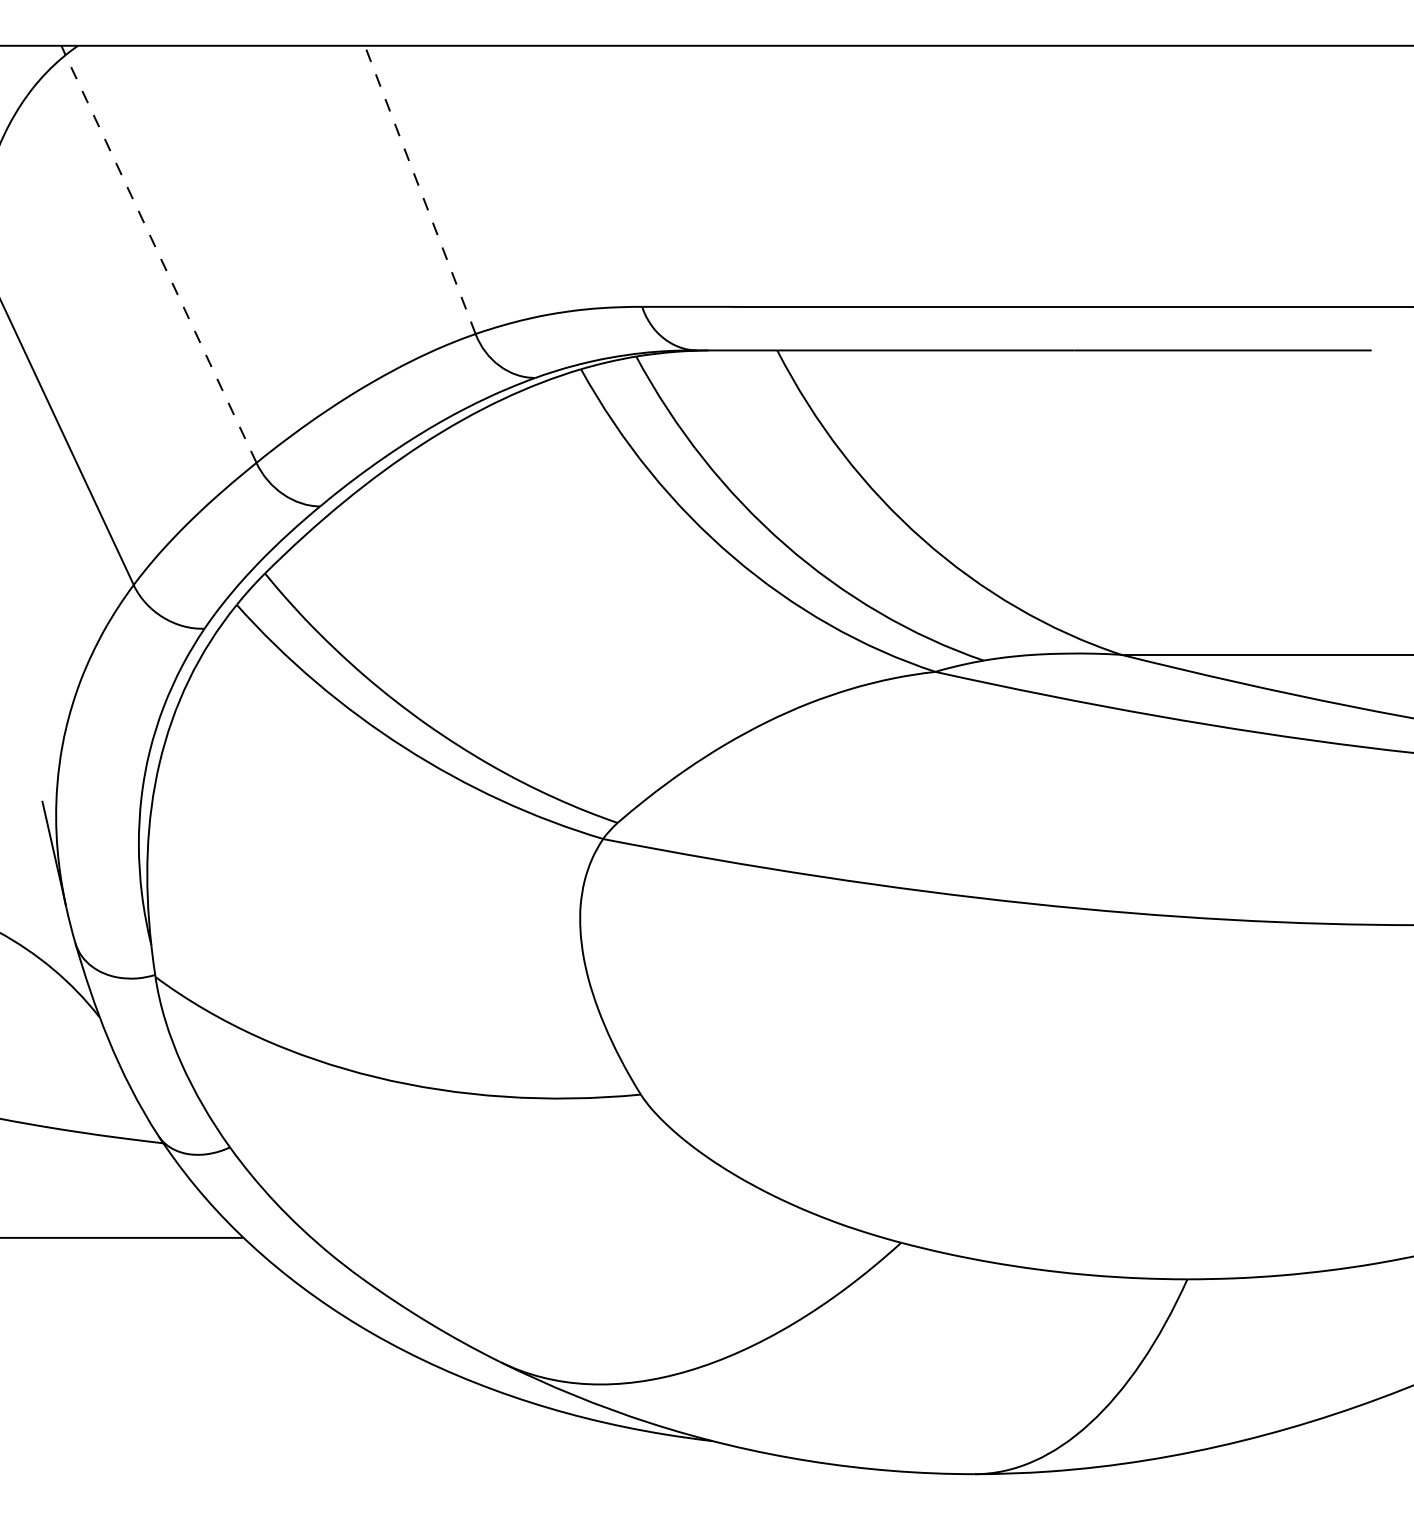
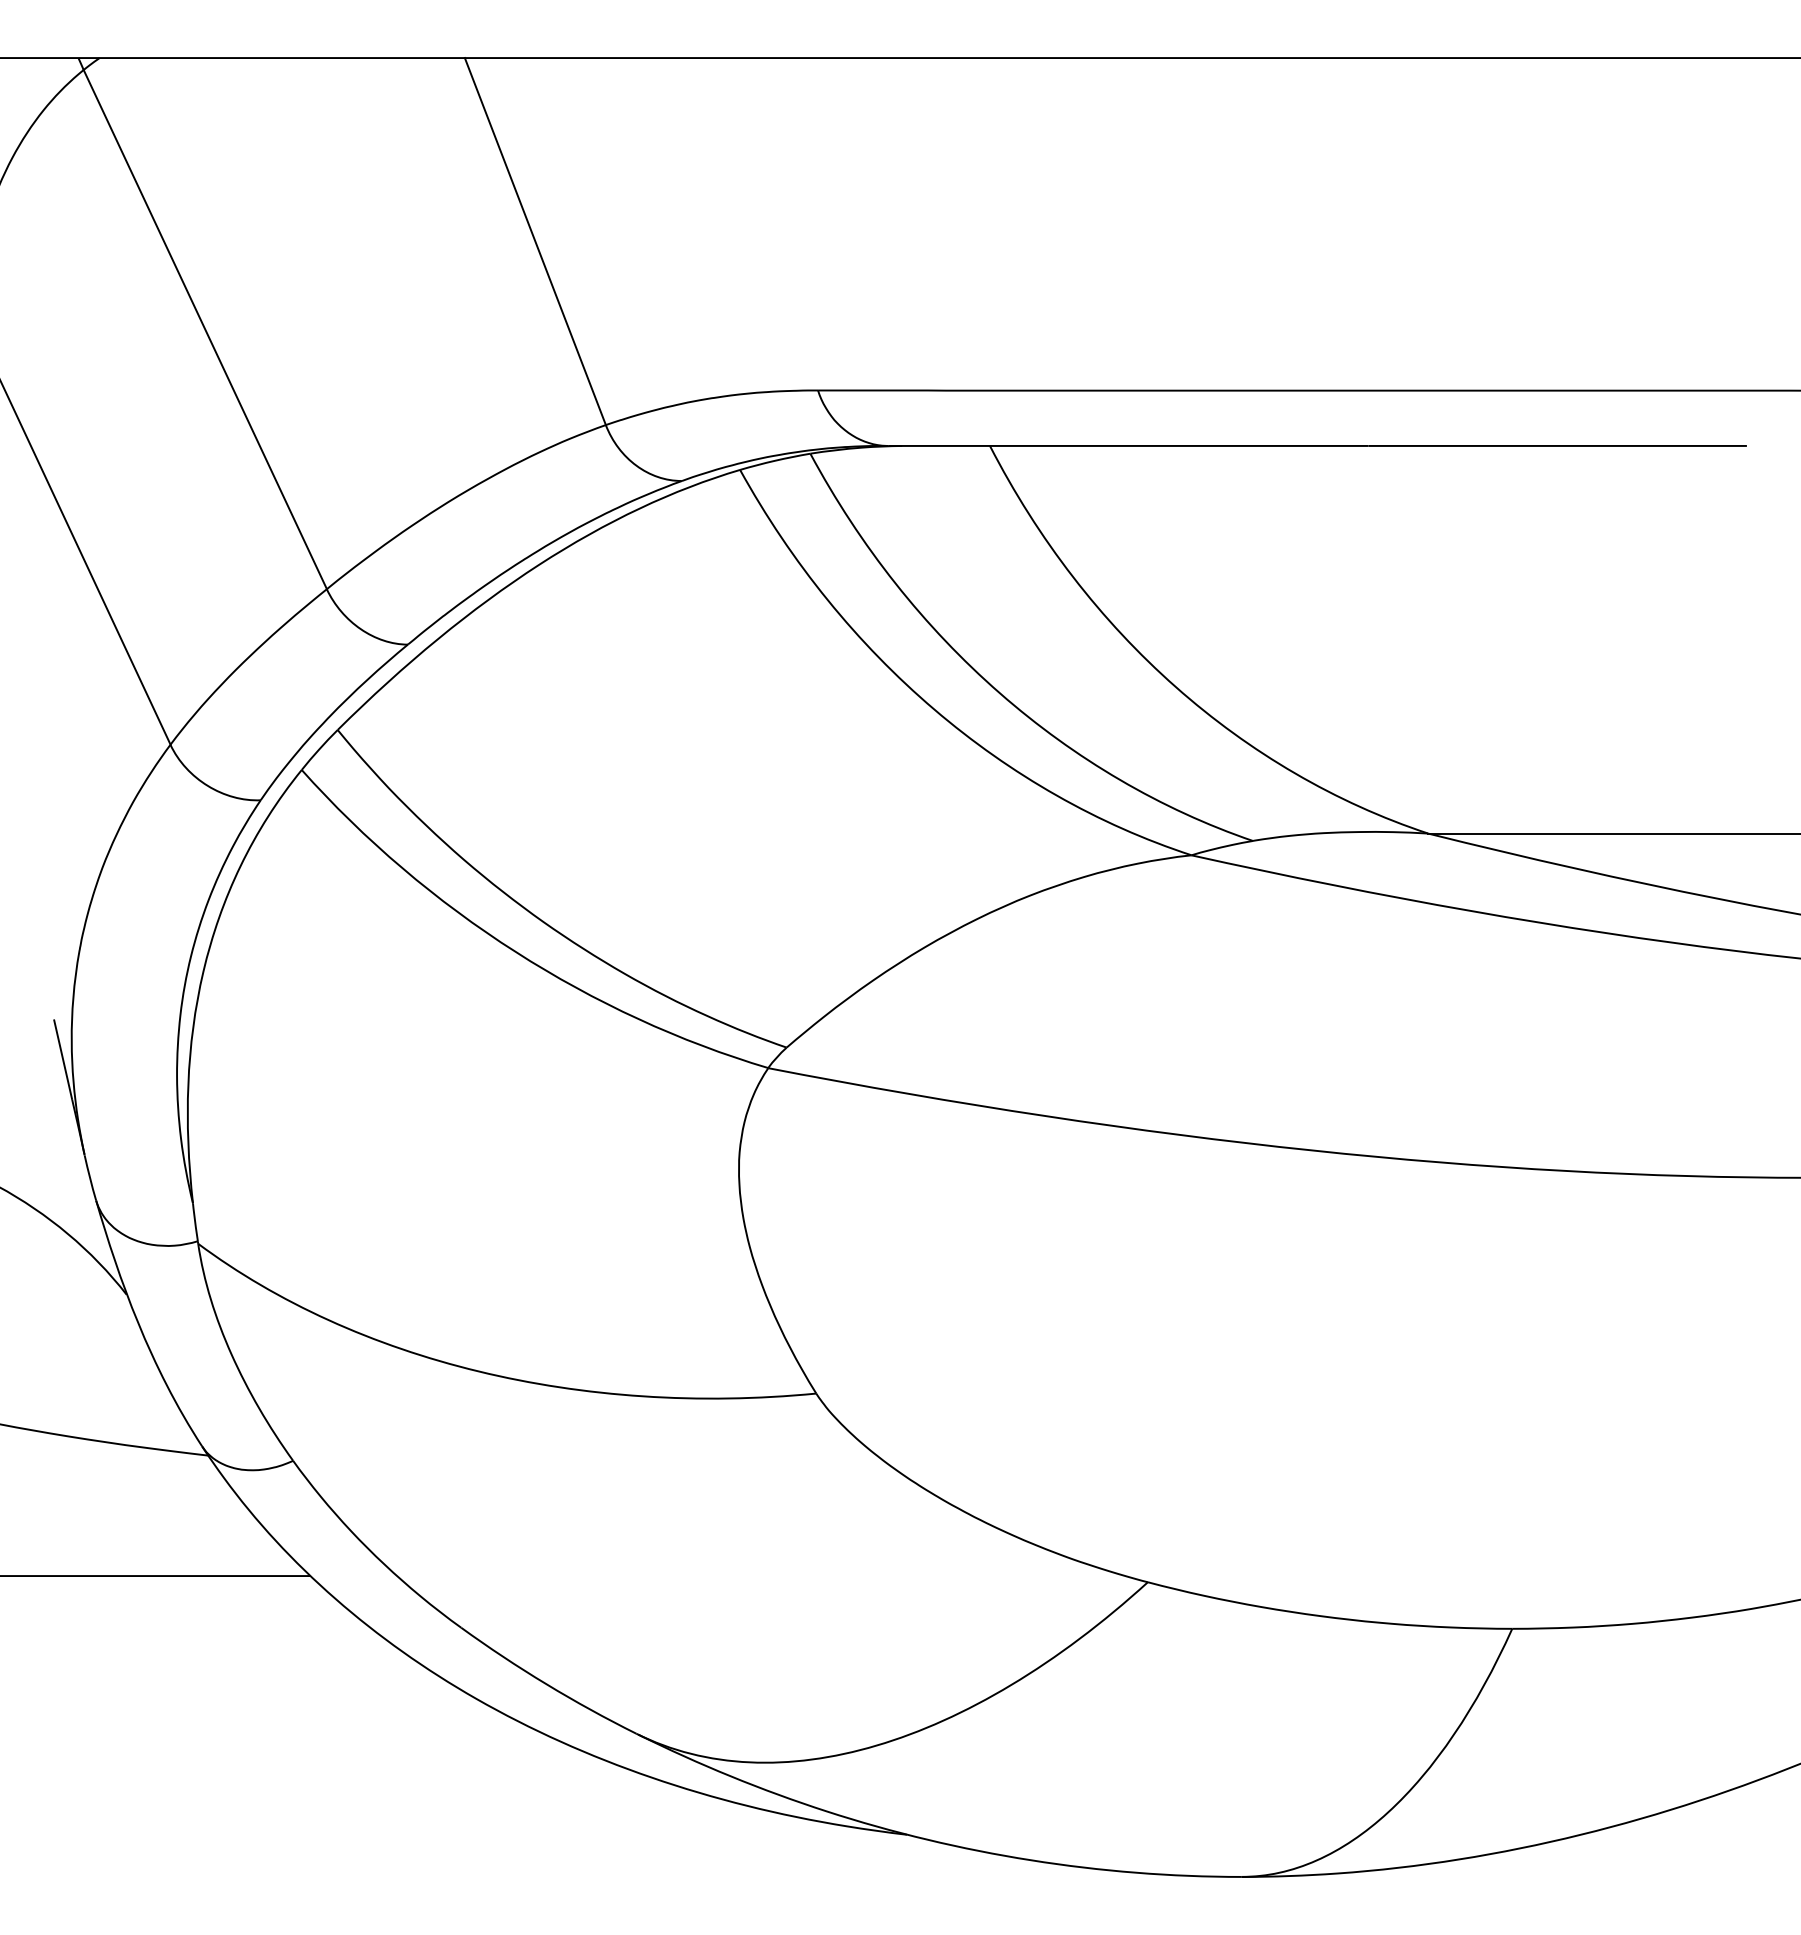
line: (420, 189) -> (535, 241), dashed -> solid
line: (161, 258) -> (205, 329), dashed -> solid

